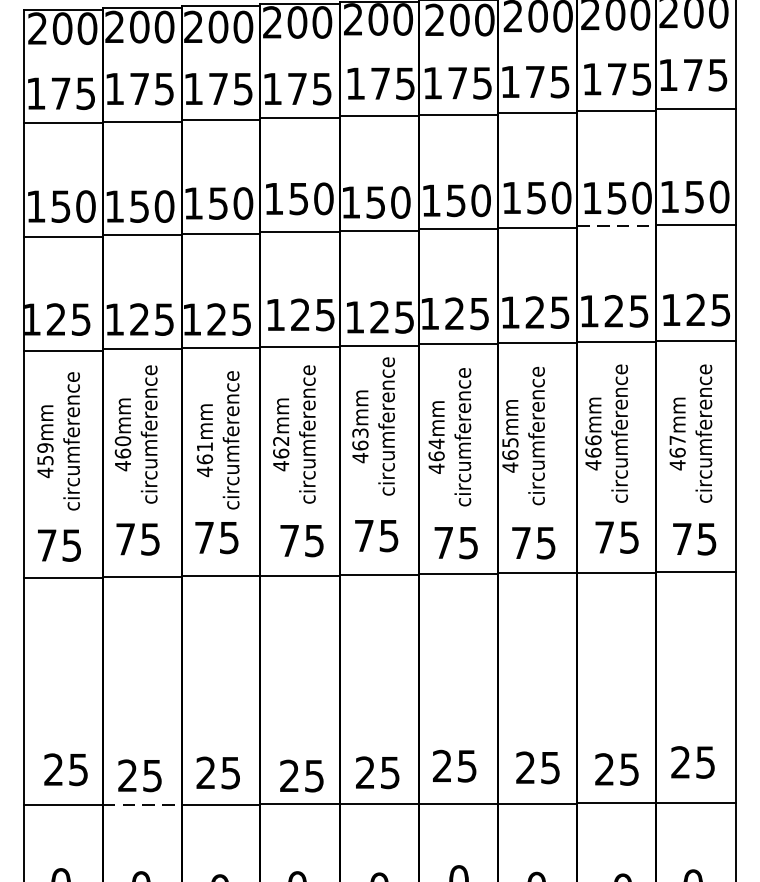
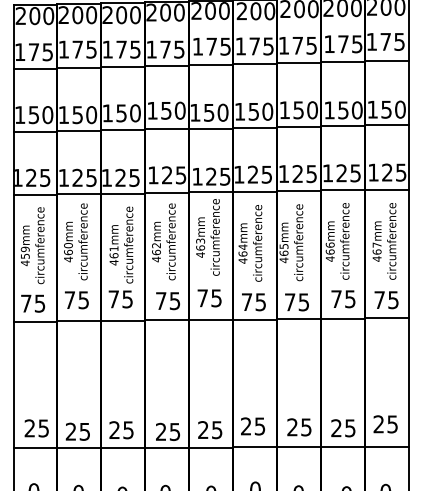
line: (617, 227) -> (343, 126), dashed -> solid
line: (142, 804) -> (79, 447), dashed -> solid

